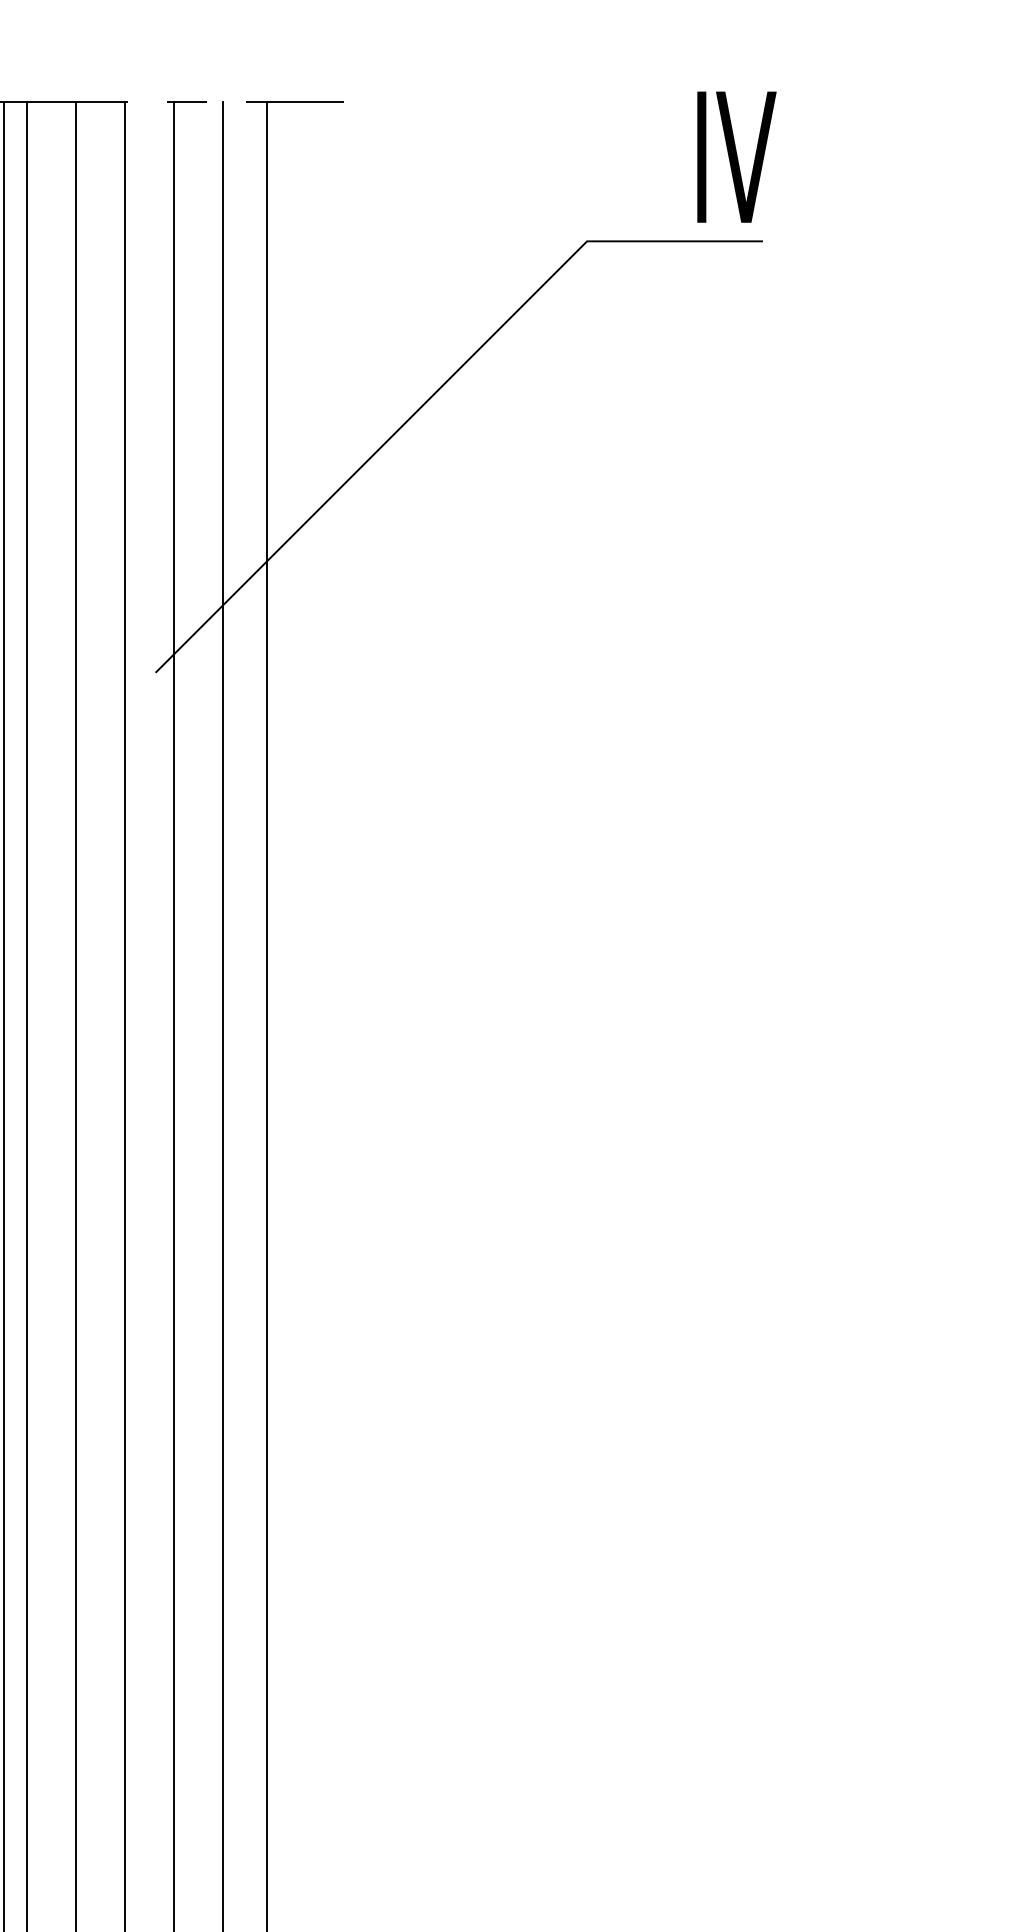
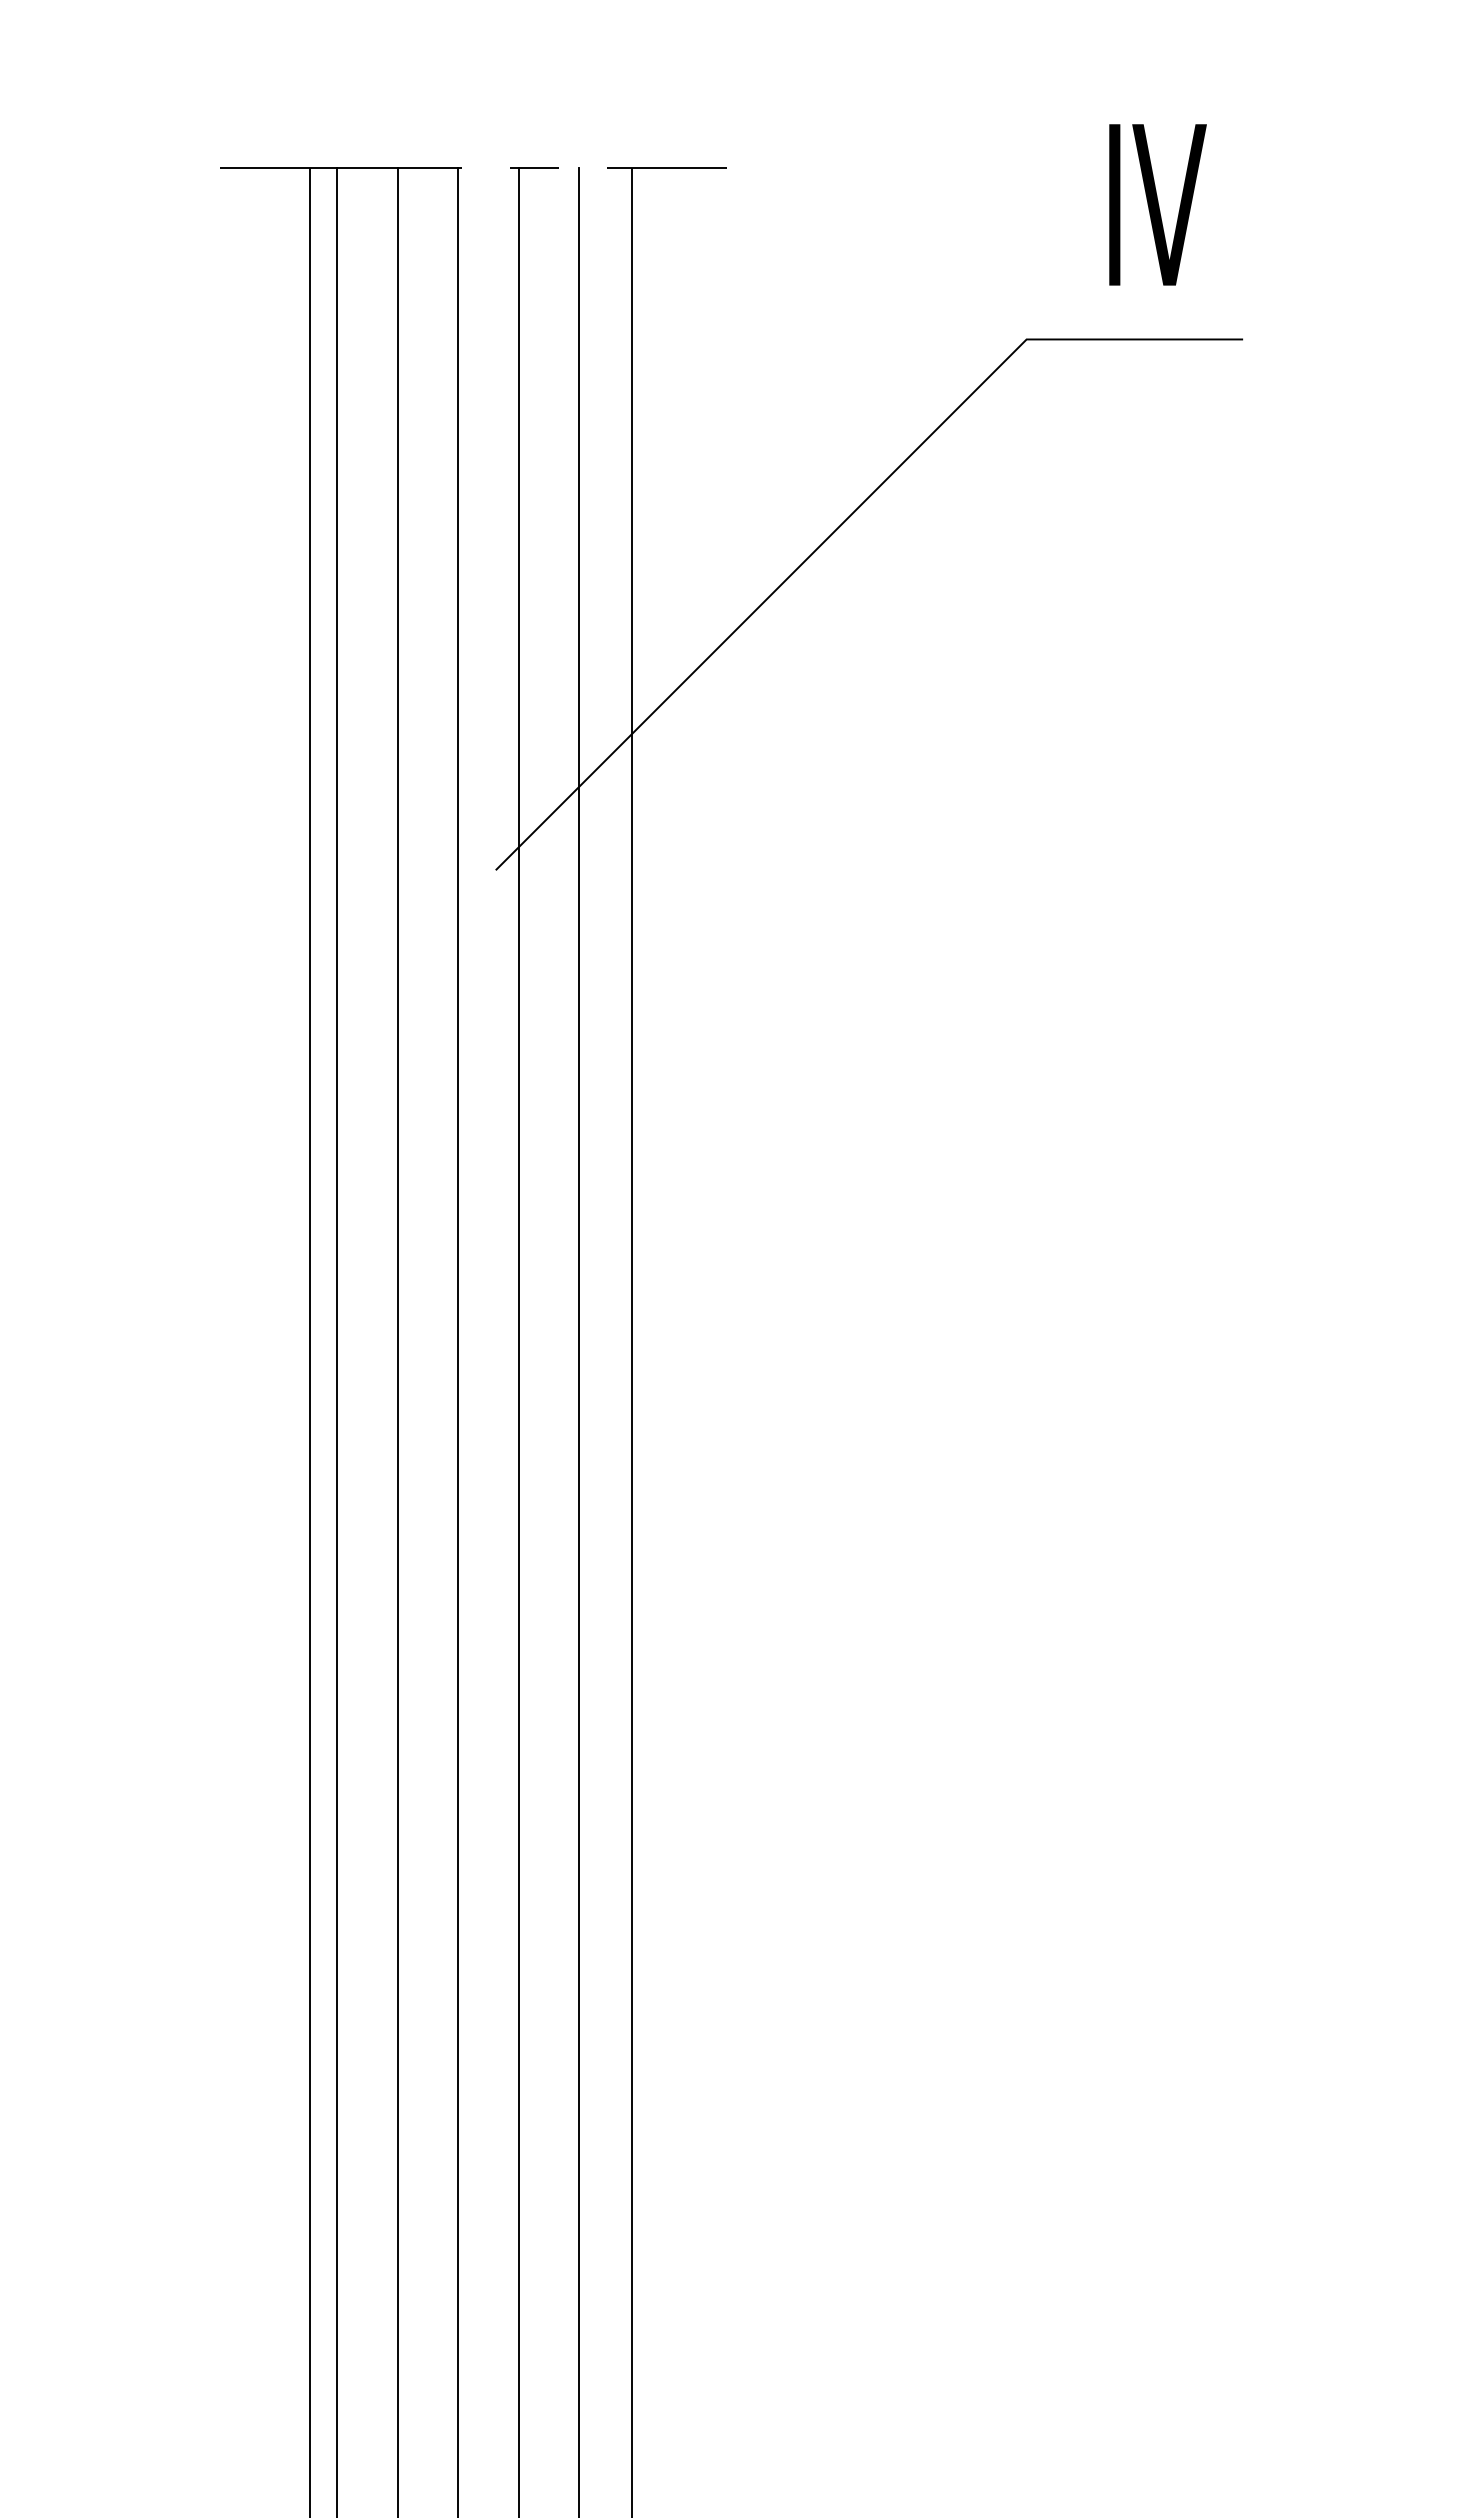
text: (736, 156) -> (1157, 204), moved

